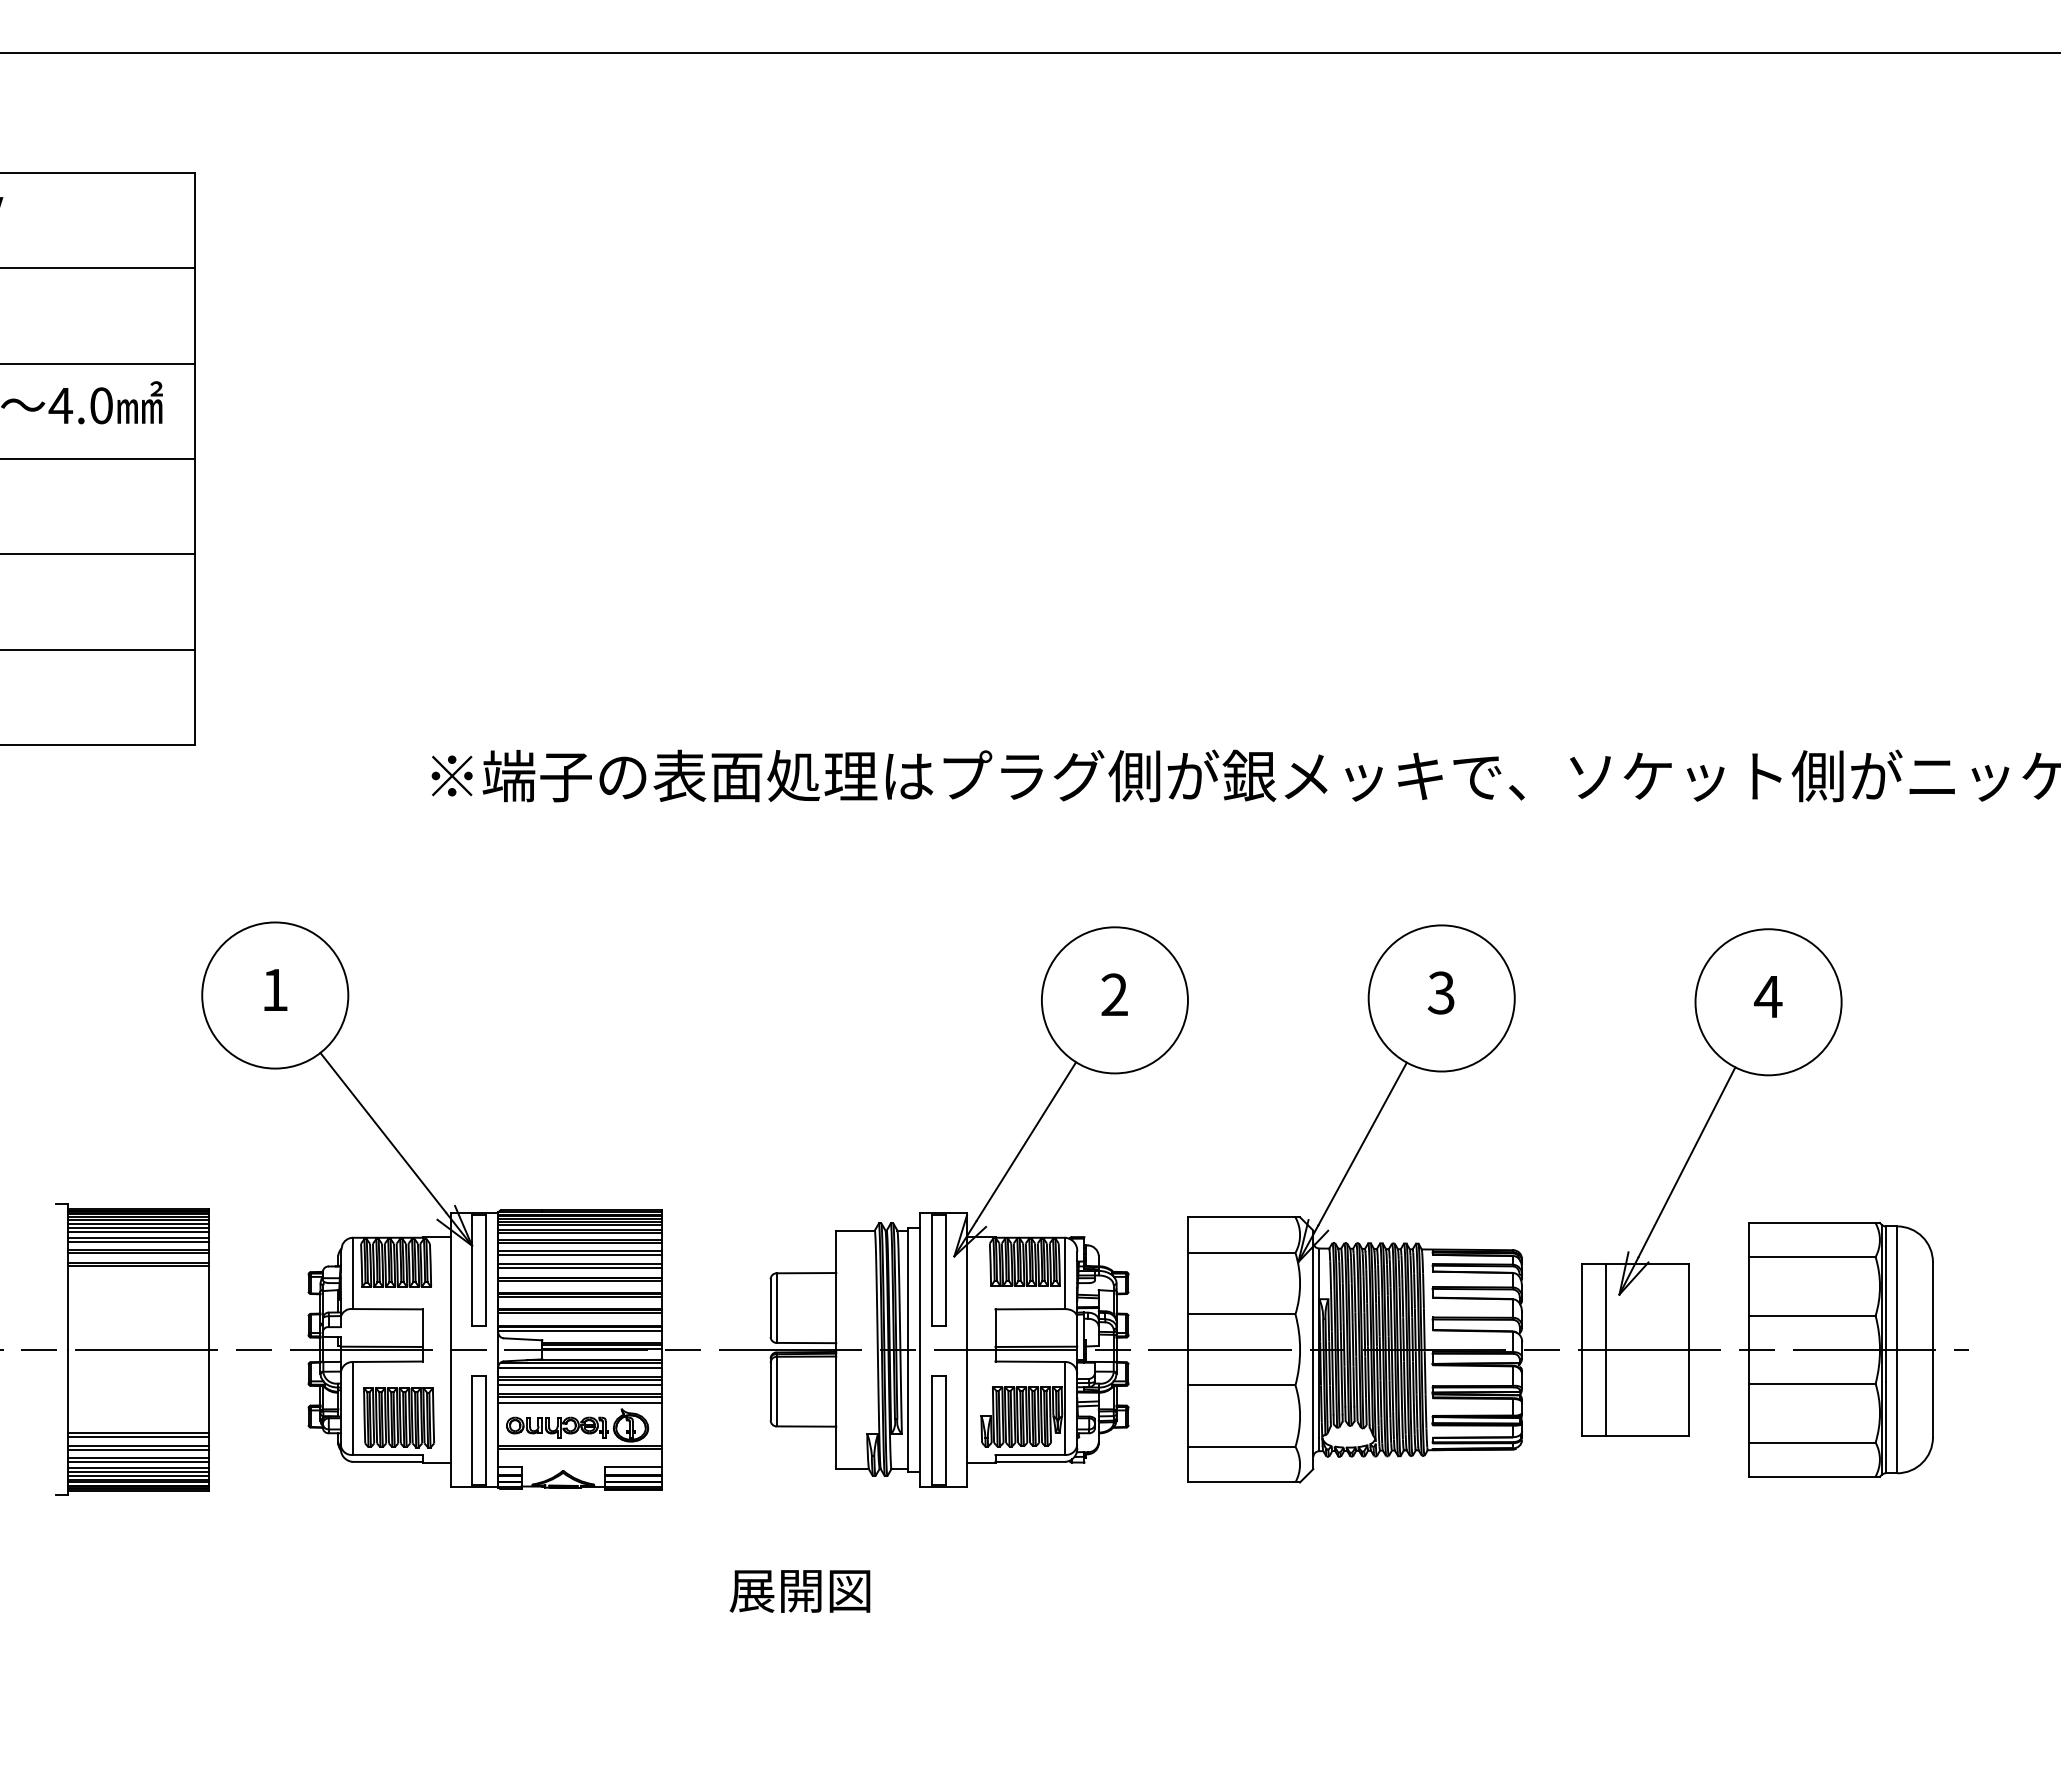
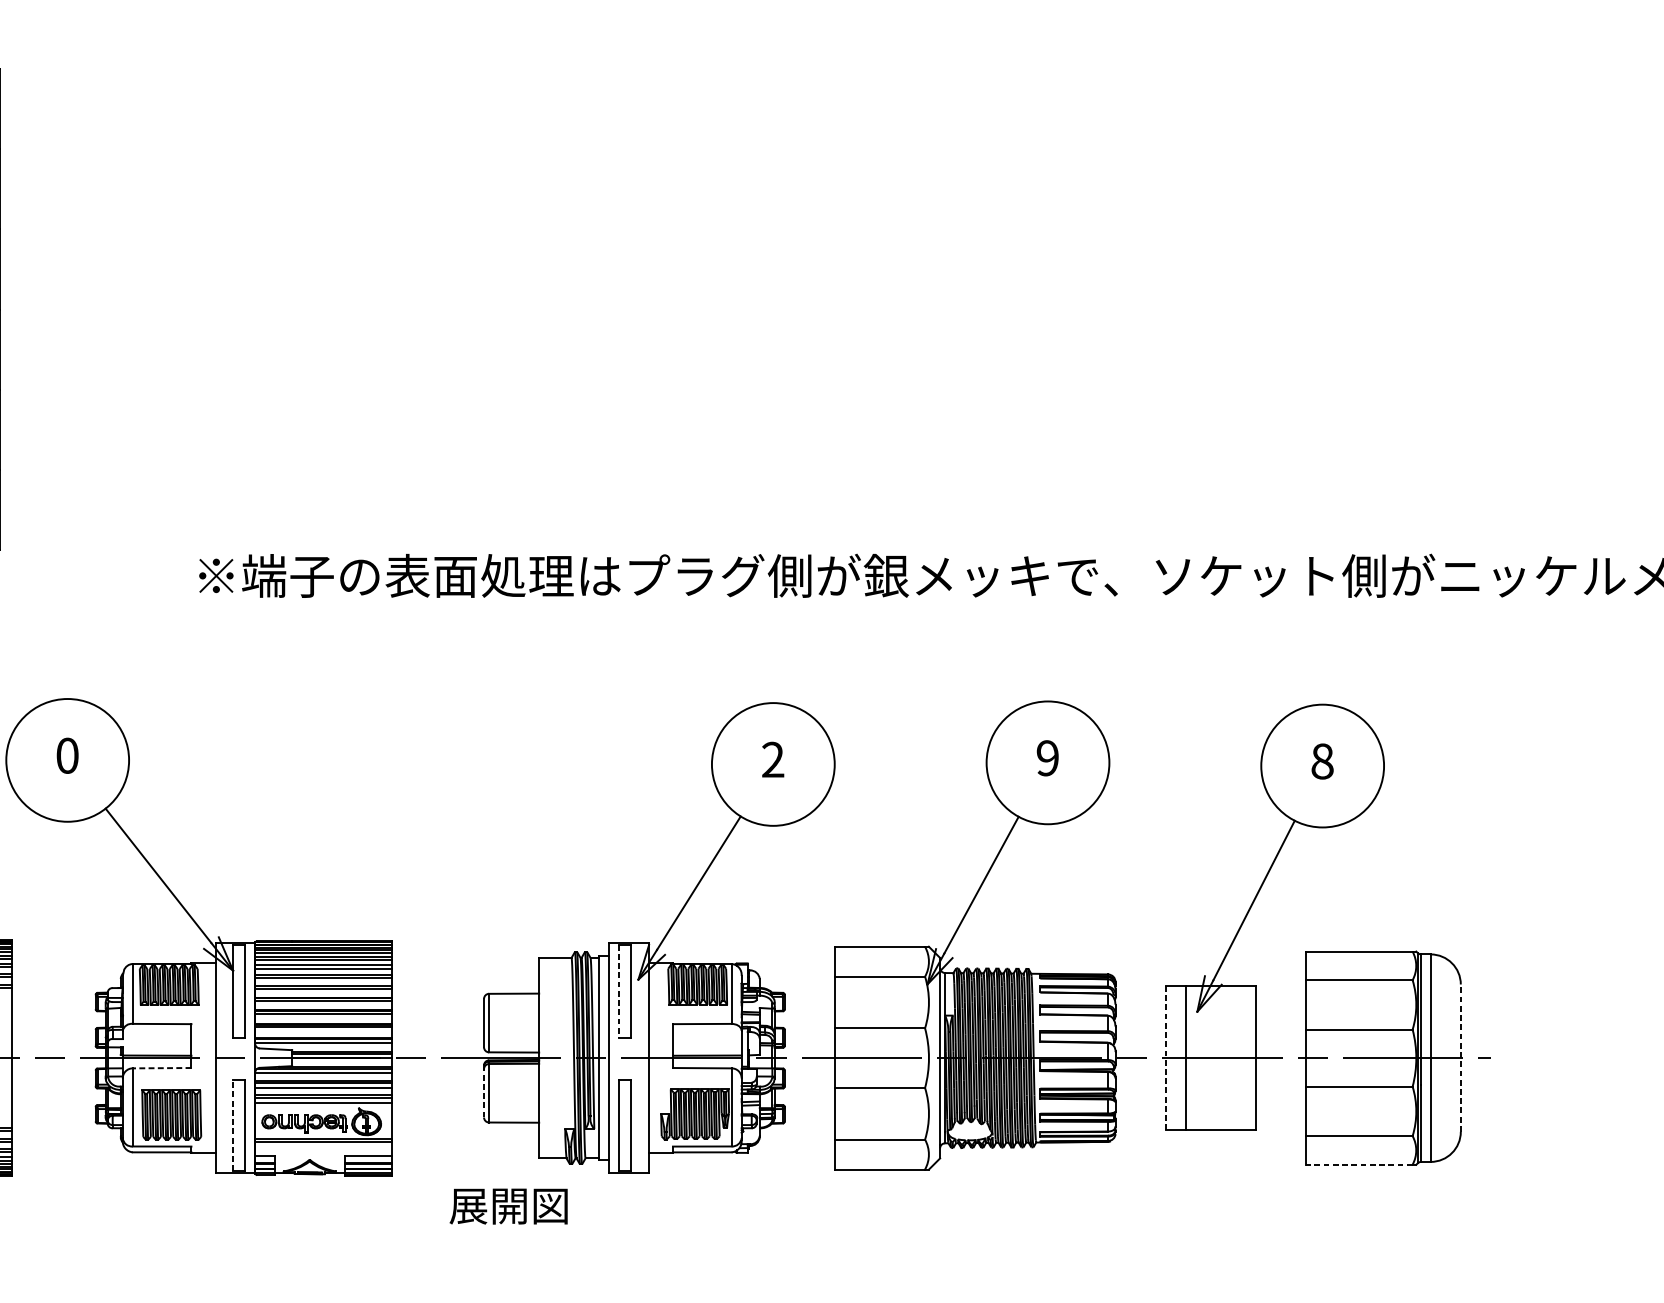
text: (275, 989) -> (67, 755), 1 -> 0
text: (1440, 992) -> (1046, 757), 3 -> 9
text: (1768, 996) -> (1322, 761), 4 -> 8
line: (931, 1270) -> (619, 991), solid -> dashed
line: (1581, 1349) -> (1165, 1057), solid -> dashed
line: (1932, 1349) -> (1460, 1057), solid -> dashed
line: (387, 1361) -> (162, 1067), solid -> dashed
line: (770, 1391) -> (483, 1093), solid -> dashed
line: (472, 1429) -> (233, 1125), solid -> dashed
line: (1811, 1476) -> (1358, 1164), solid -> dashed
text: (799, 1591) -> (508, 1206), moved

